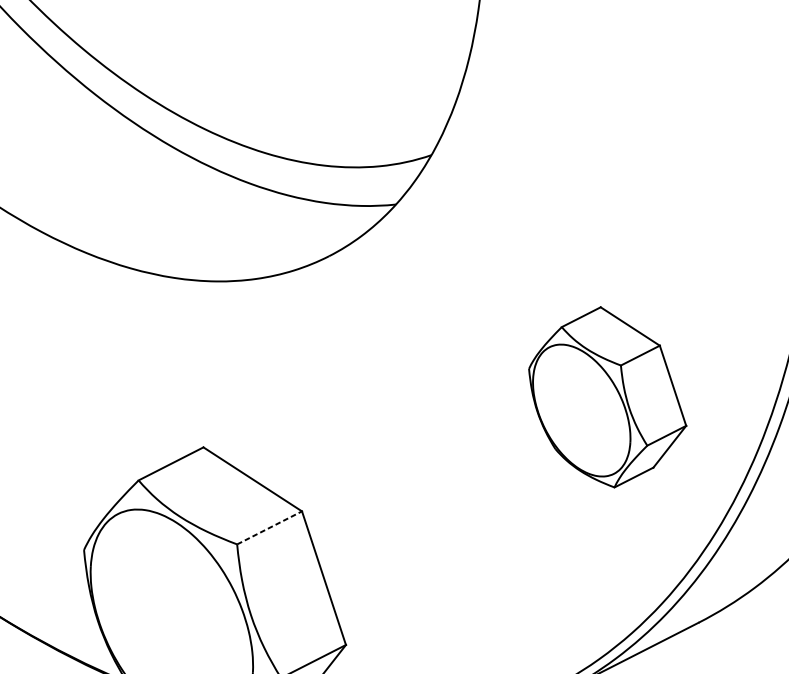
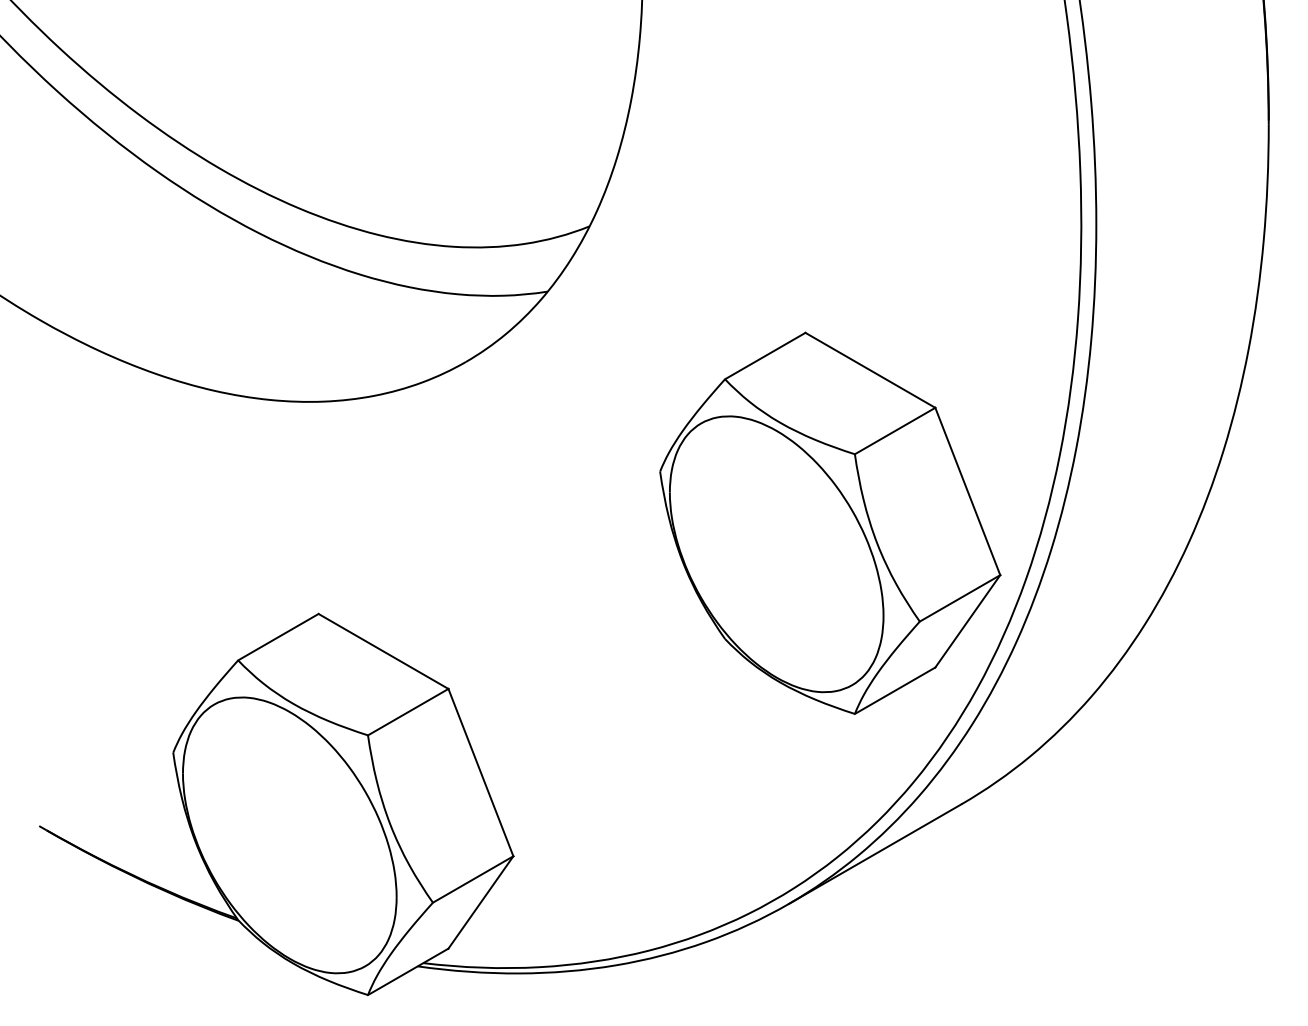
part: (607, 396) -> (830, 522), size x1.67
line: (269, 527) -> (408, 711), dashed -> solid

